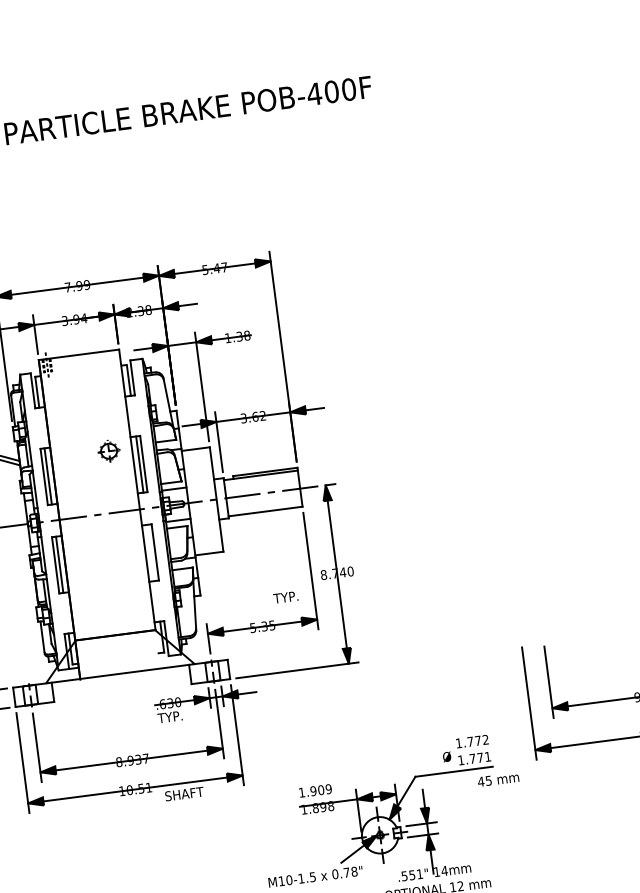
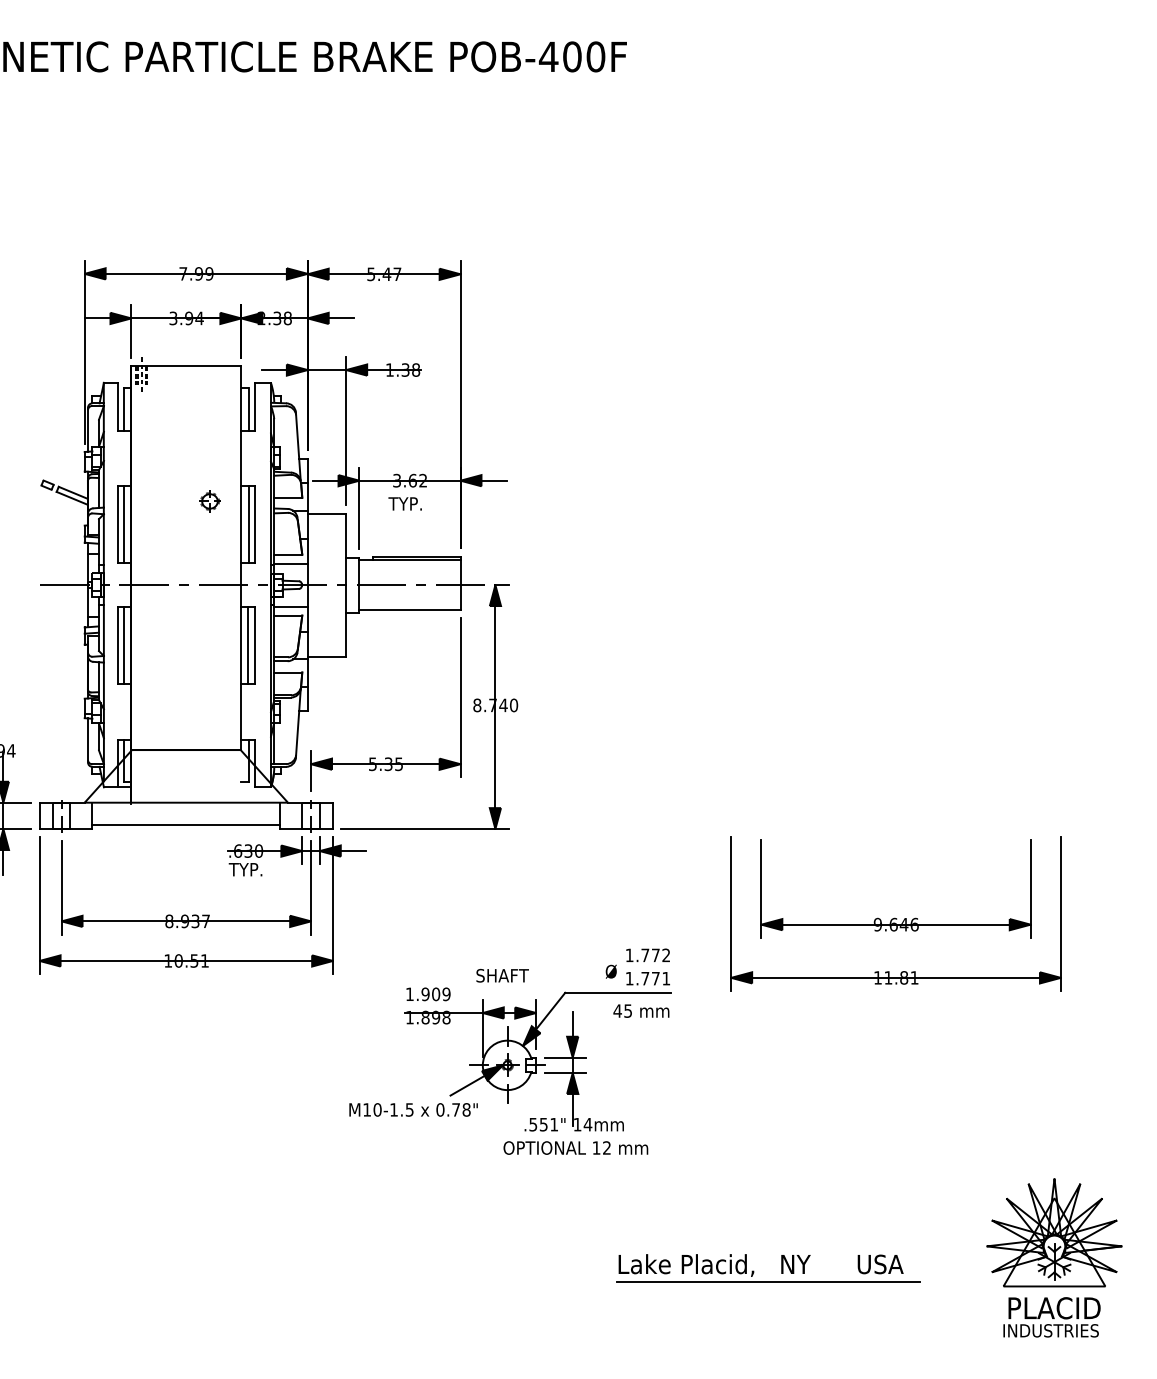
part: (108, 451) -> (209, 501), size x0.71
line: (150, 553) -> (247, 645), added
text: (285, 597) -> (404, 503), moved
line: (122, 689) -> (186, 824), added
text: (498, 779) -> (641, 1010), moved
text: (184, 793) -> (502, 975), moved

